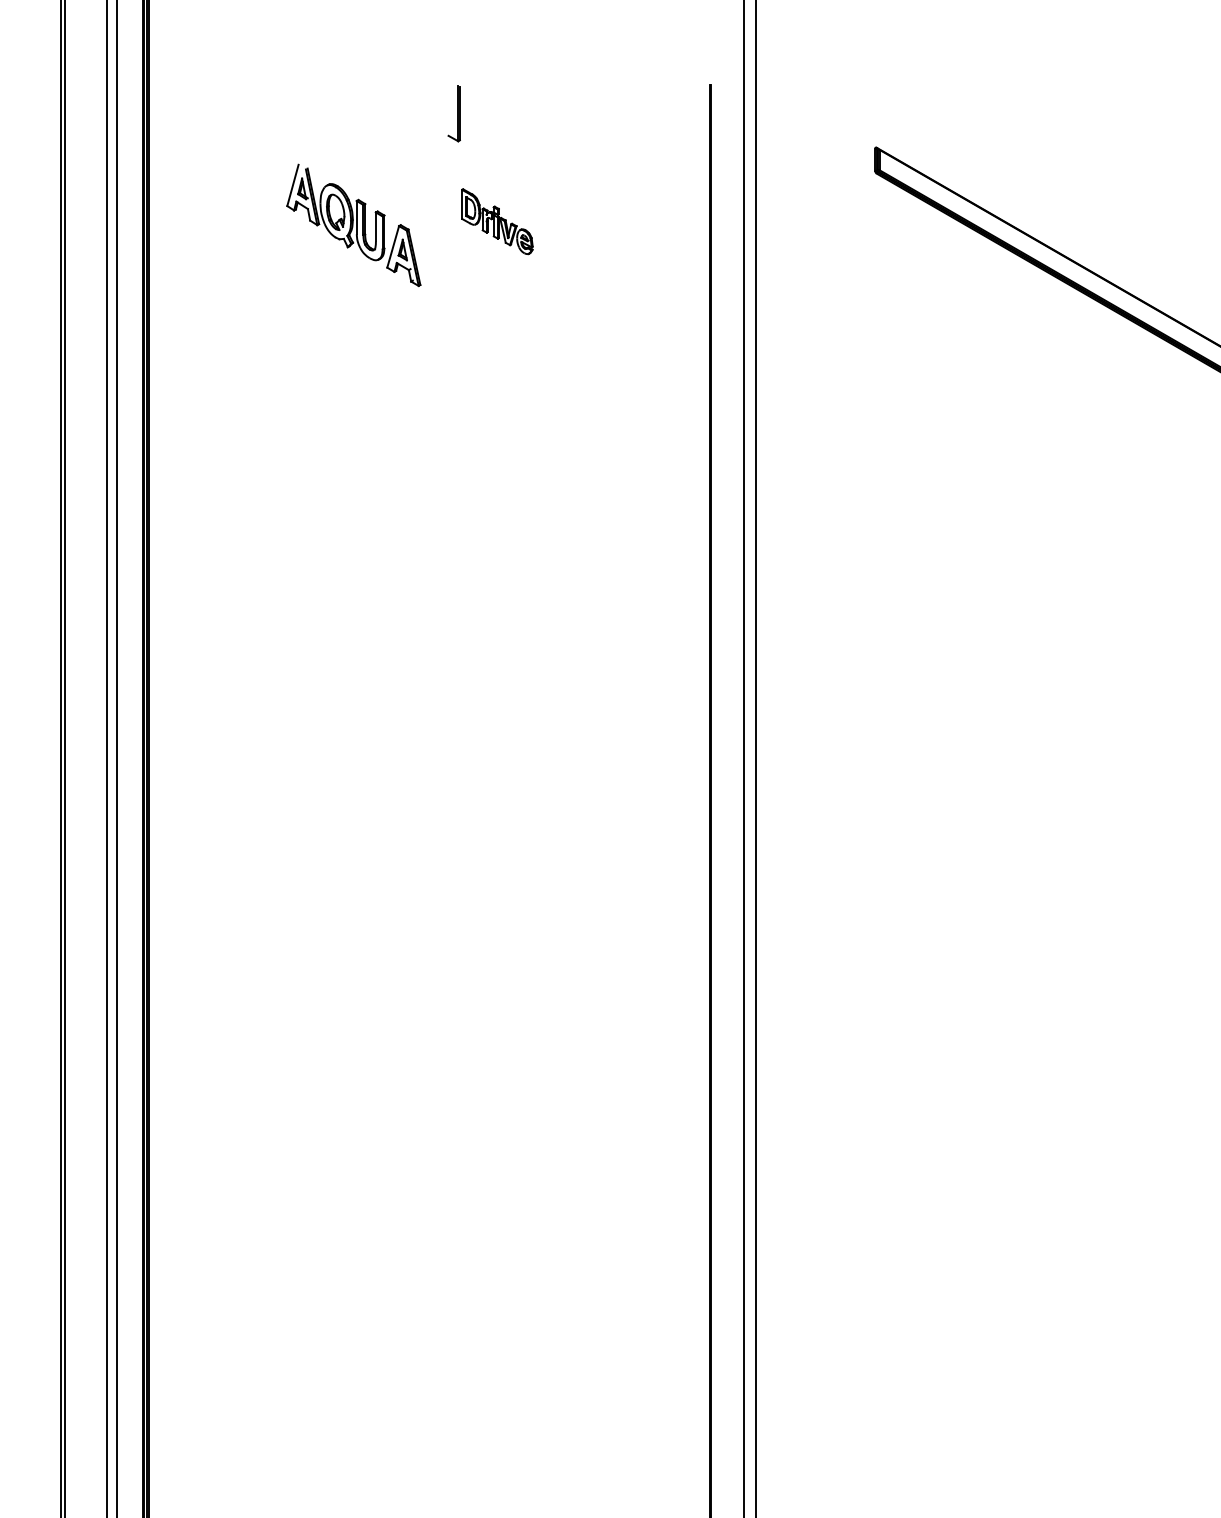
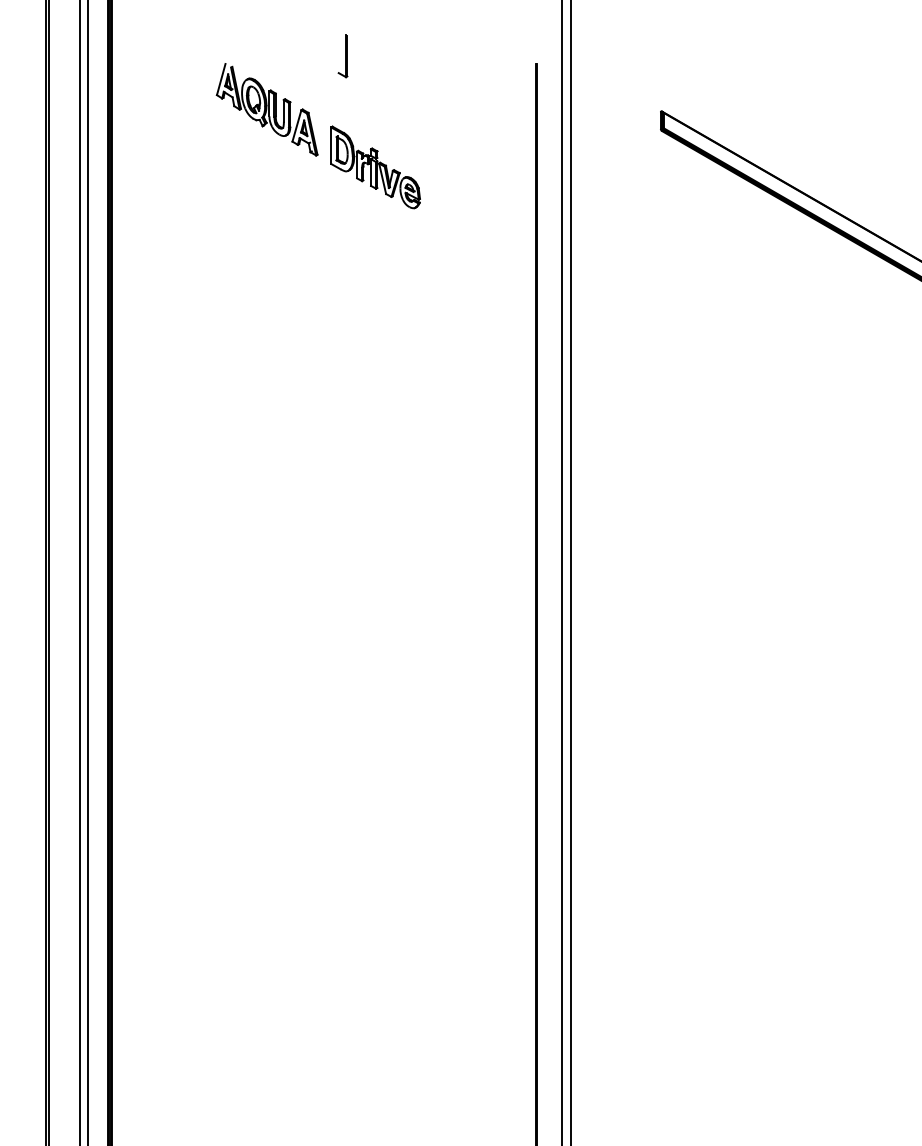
part: (453, 113) -> (342, 56), moved
part: (497, 221) -> (375, 167), size x1.67
part: (353, 225) -> (266, 109), moved

